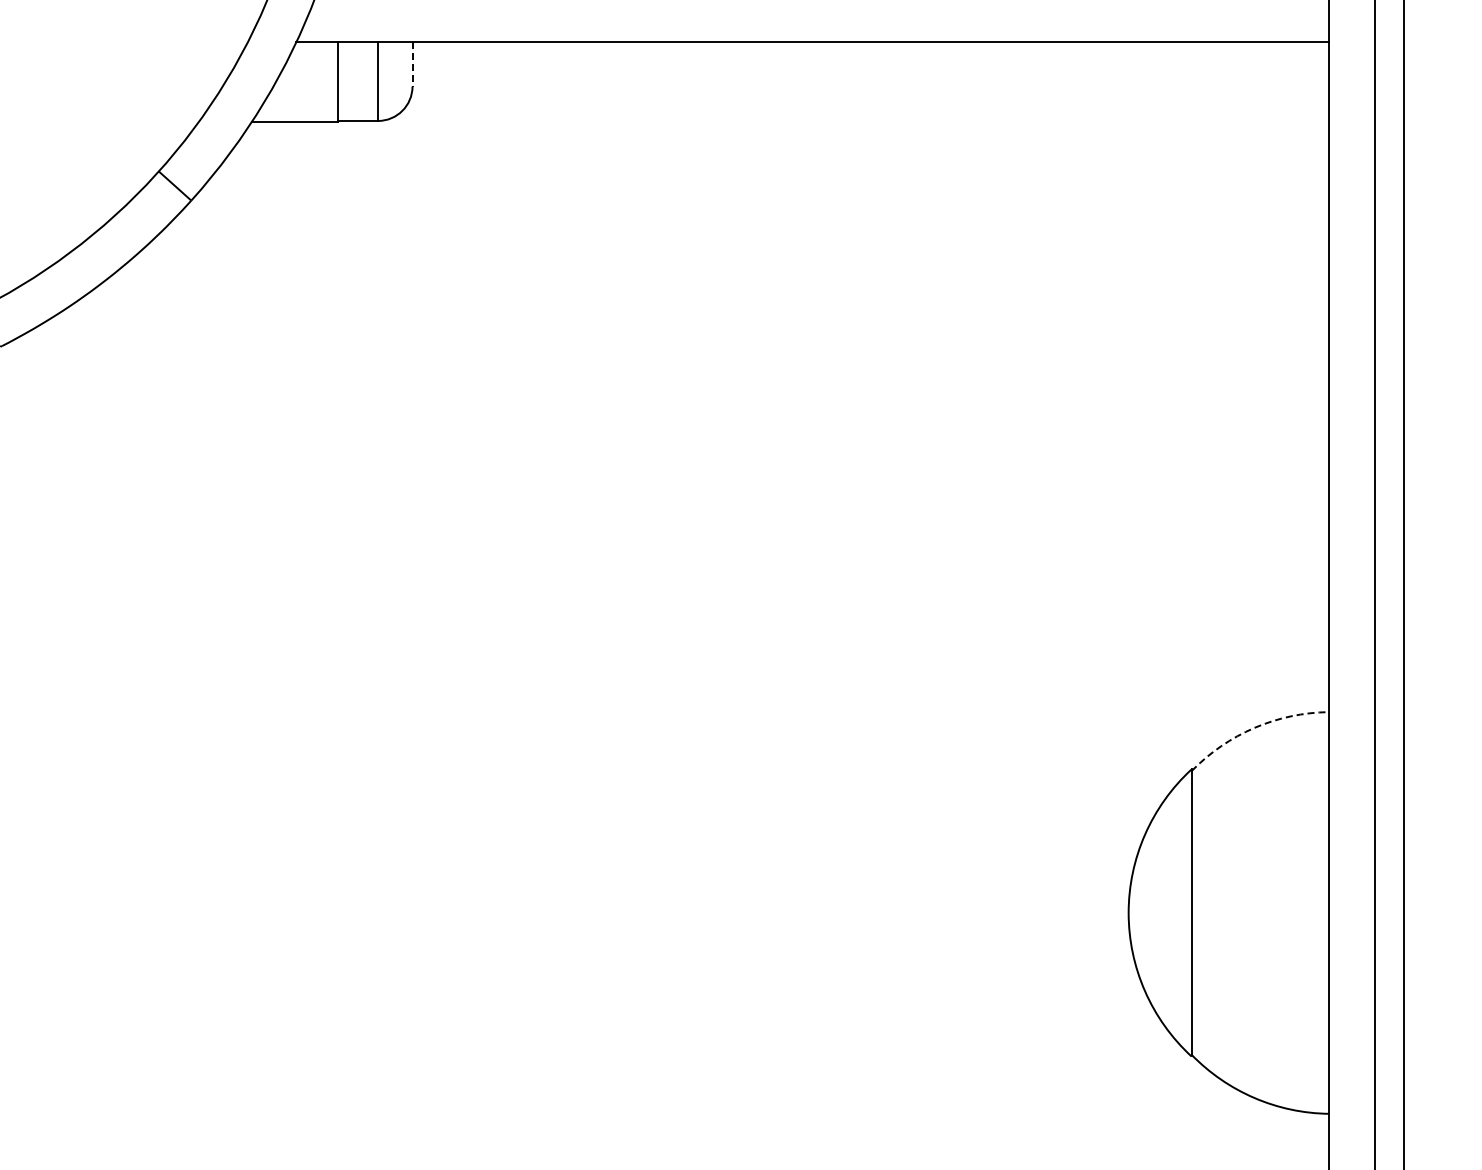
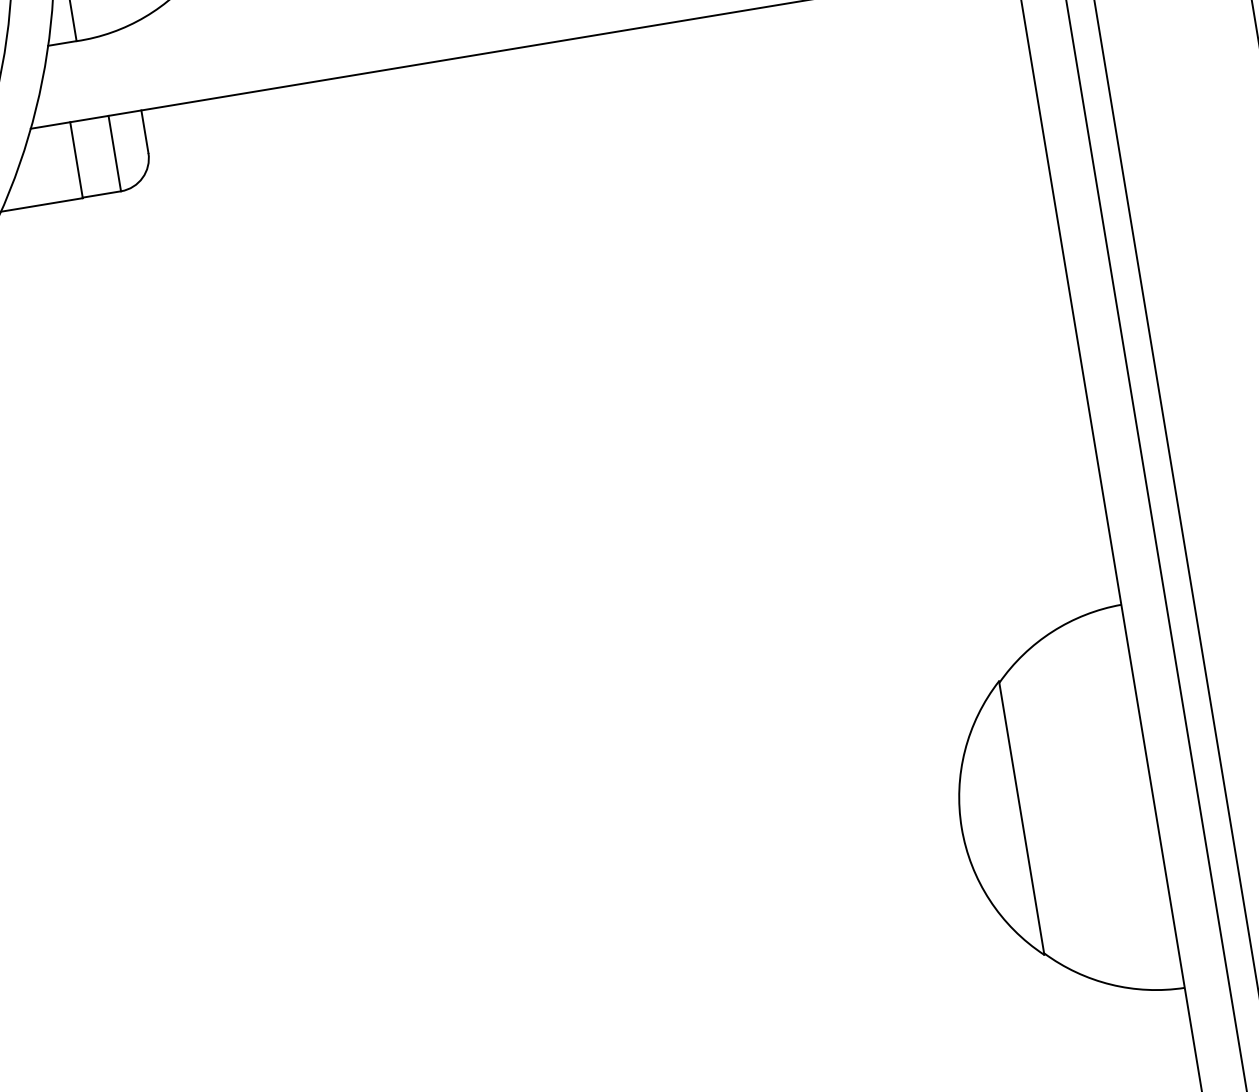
line: (412, 64) -> (144, 132), dashed -> solid
arc: (1254, 727) -> (1052, 631), dashed -> solid

